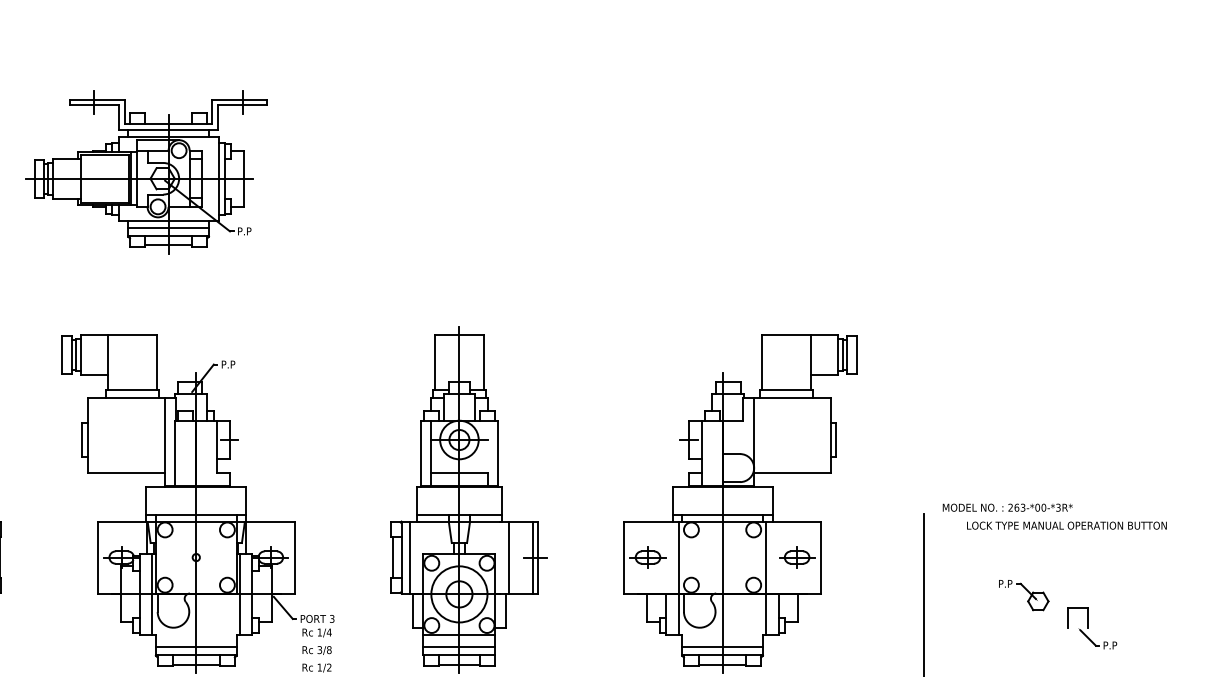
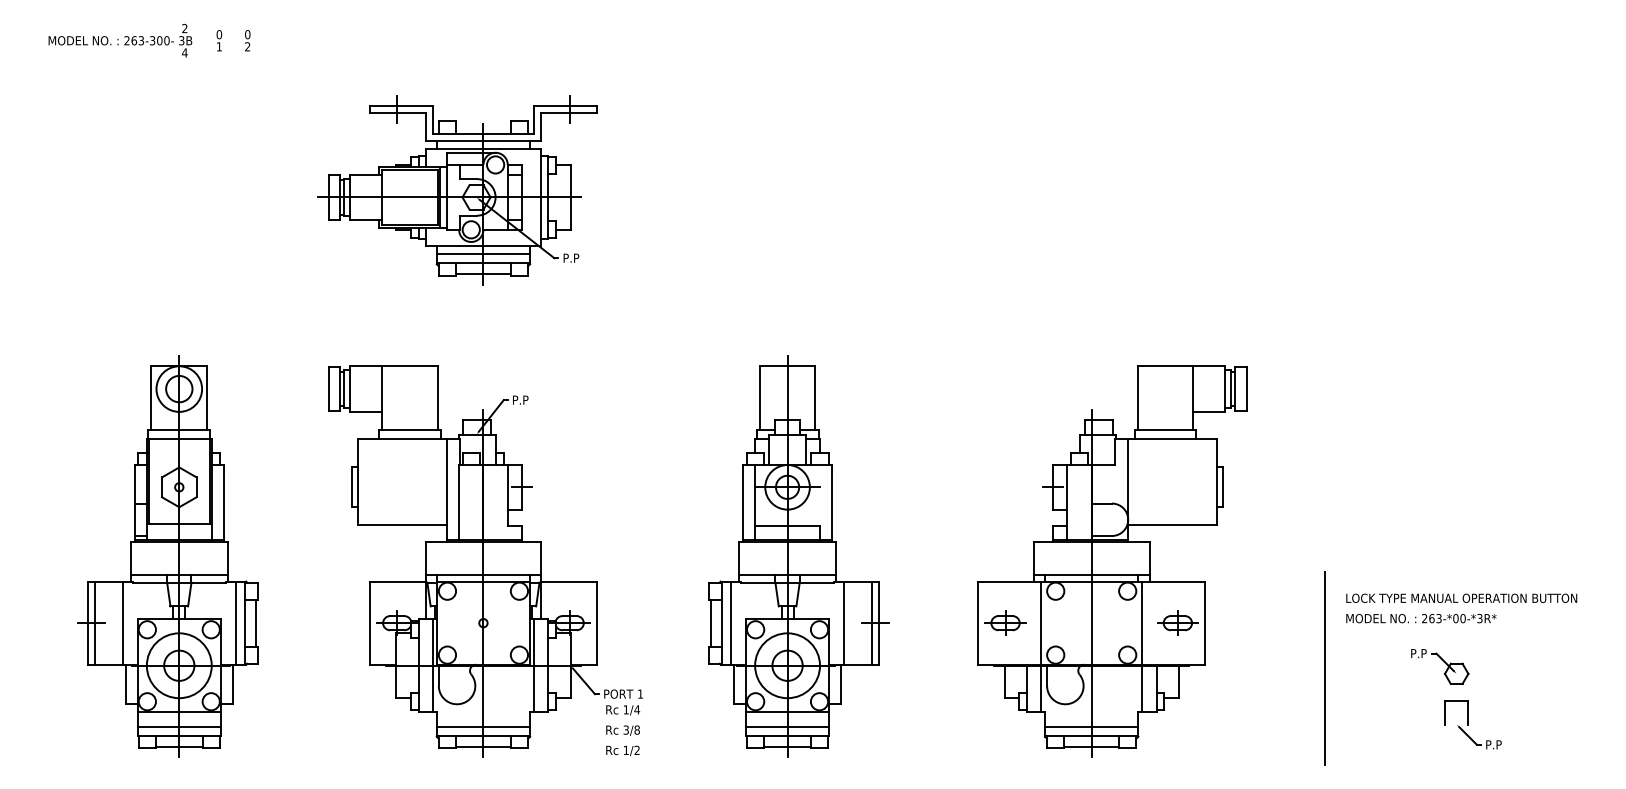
part: (146, 172) -> (457, 190), moved
text: (1007, 507) -> (1421, 618), moved
text: (1066, 524) -> (1461, 597), moved
text: (332, 618) -> (640, 693), 3 -> 1
part: (1091, 627) -> (1472, 724), moved

